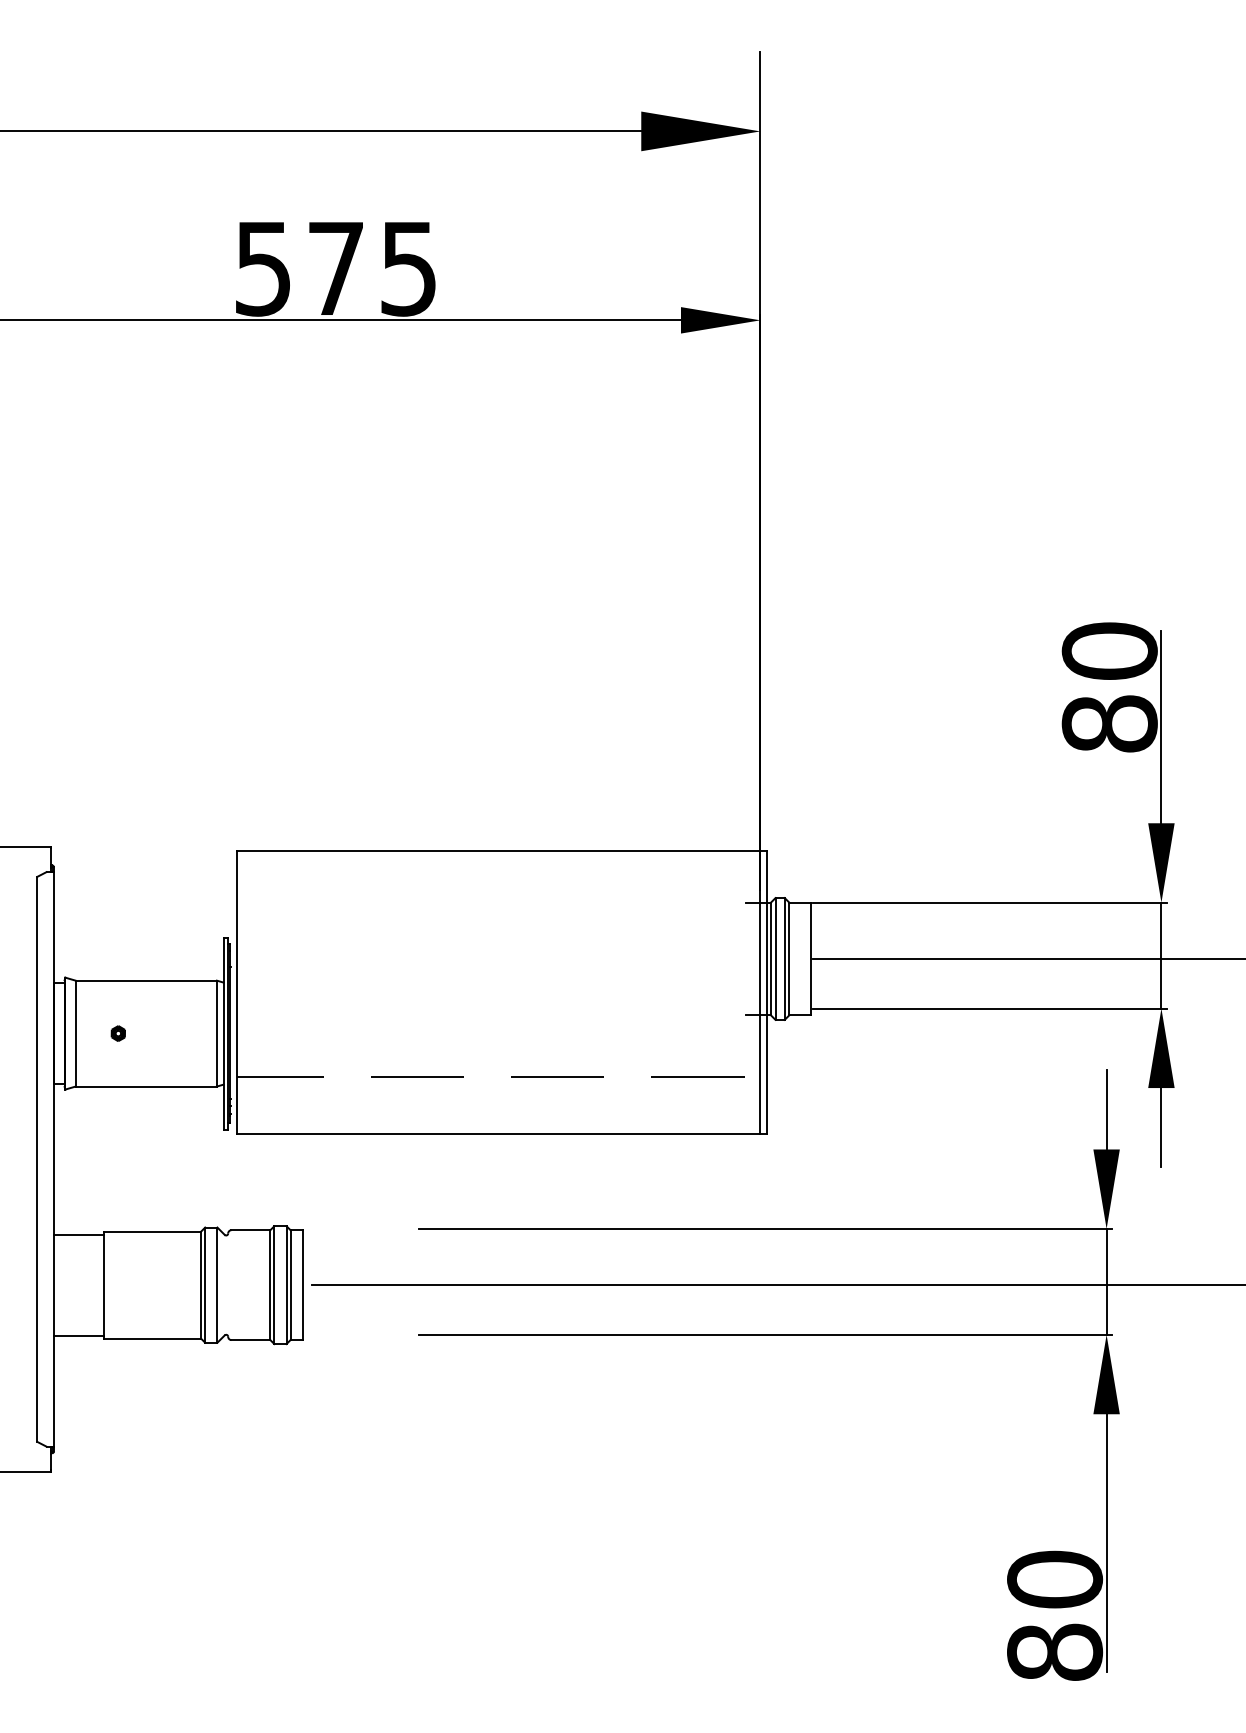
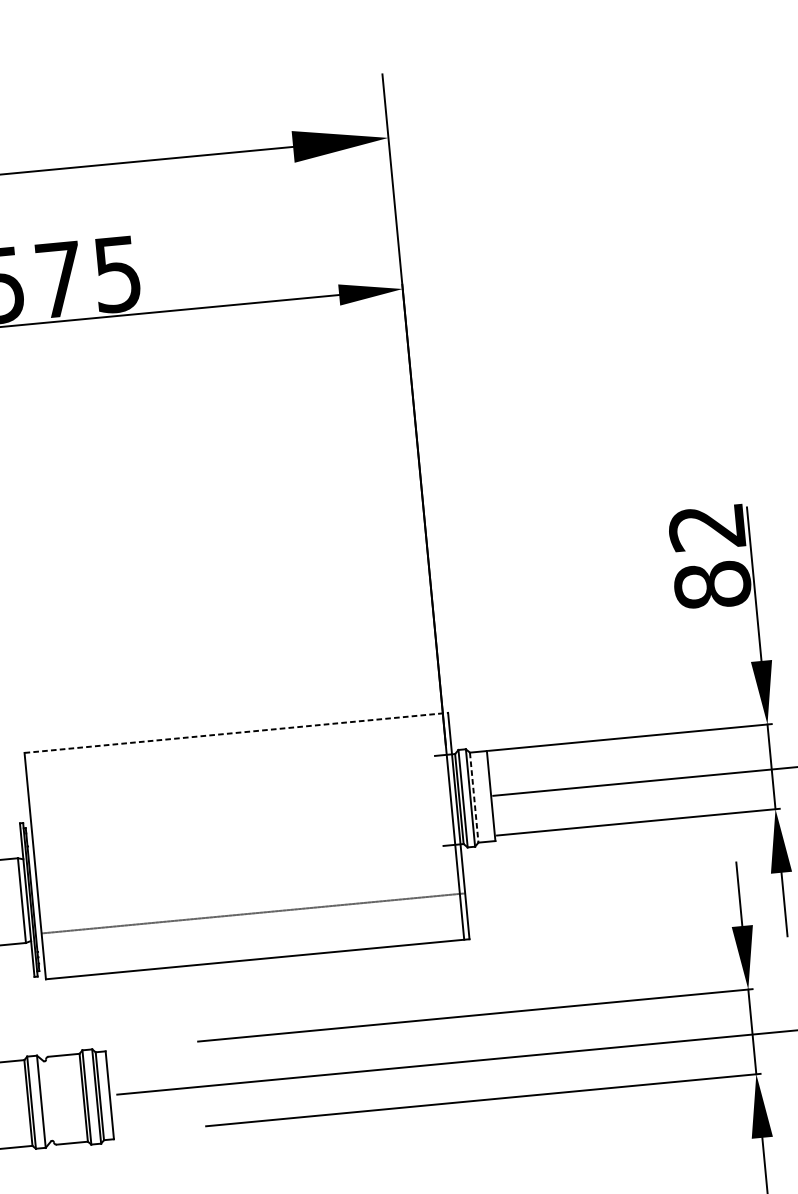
text: (1109, 650) -> (706, 526), 80 -> 82
line: (502, 850) -> (236, 732), solid -> dashed
line: (789, 959) -> (474, 798), solid -> dashed

